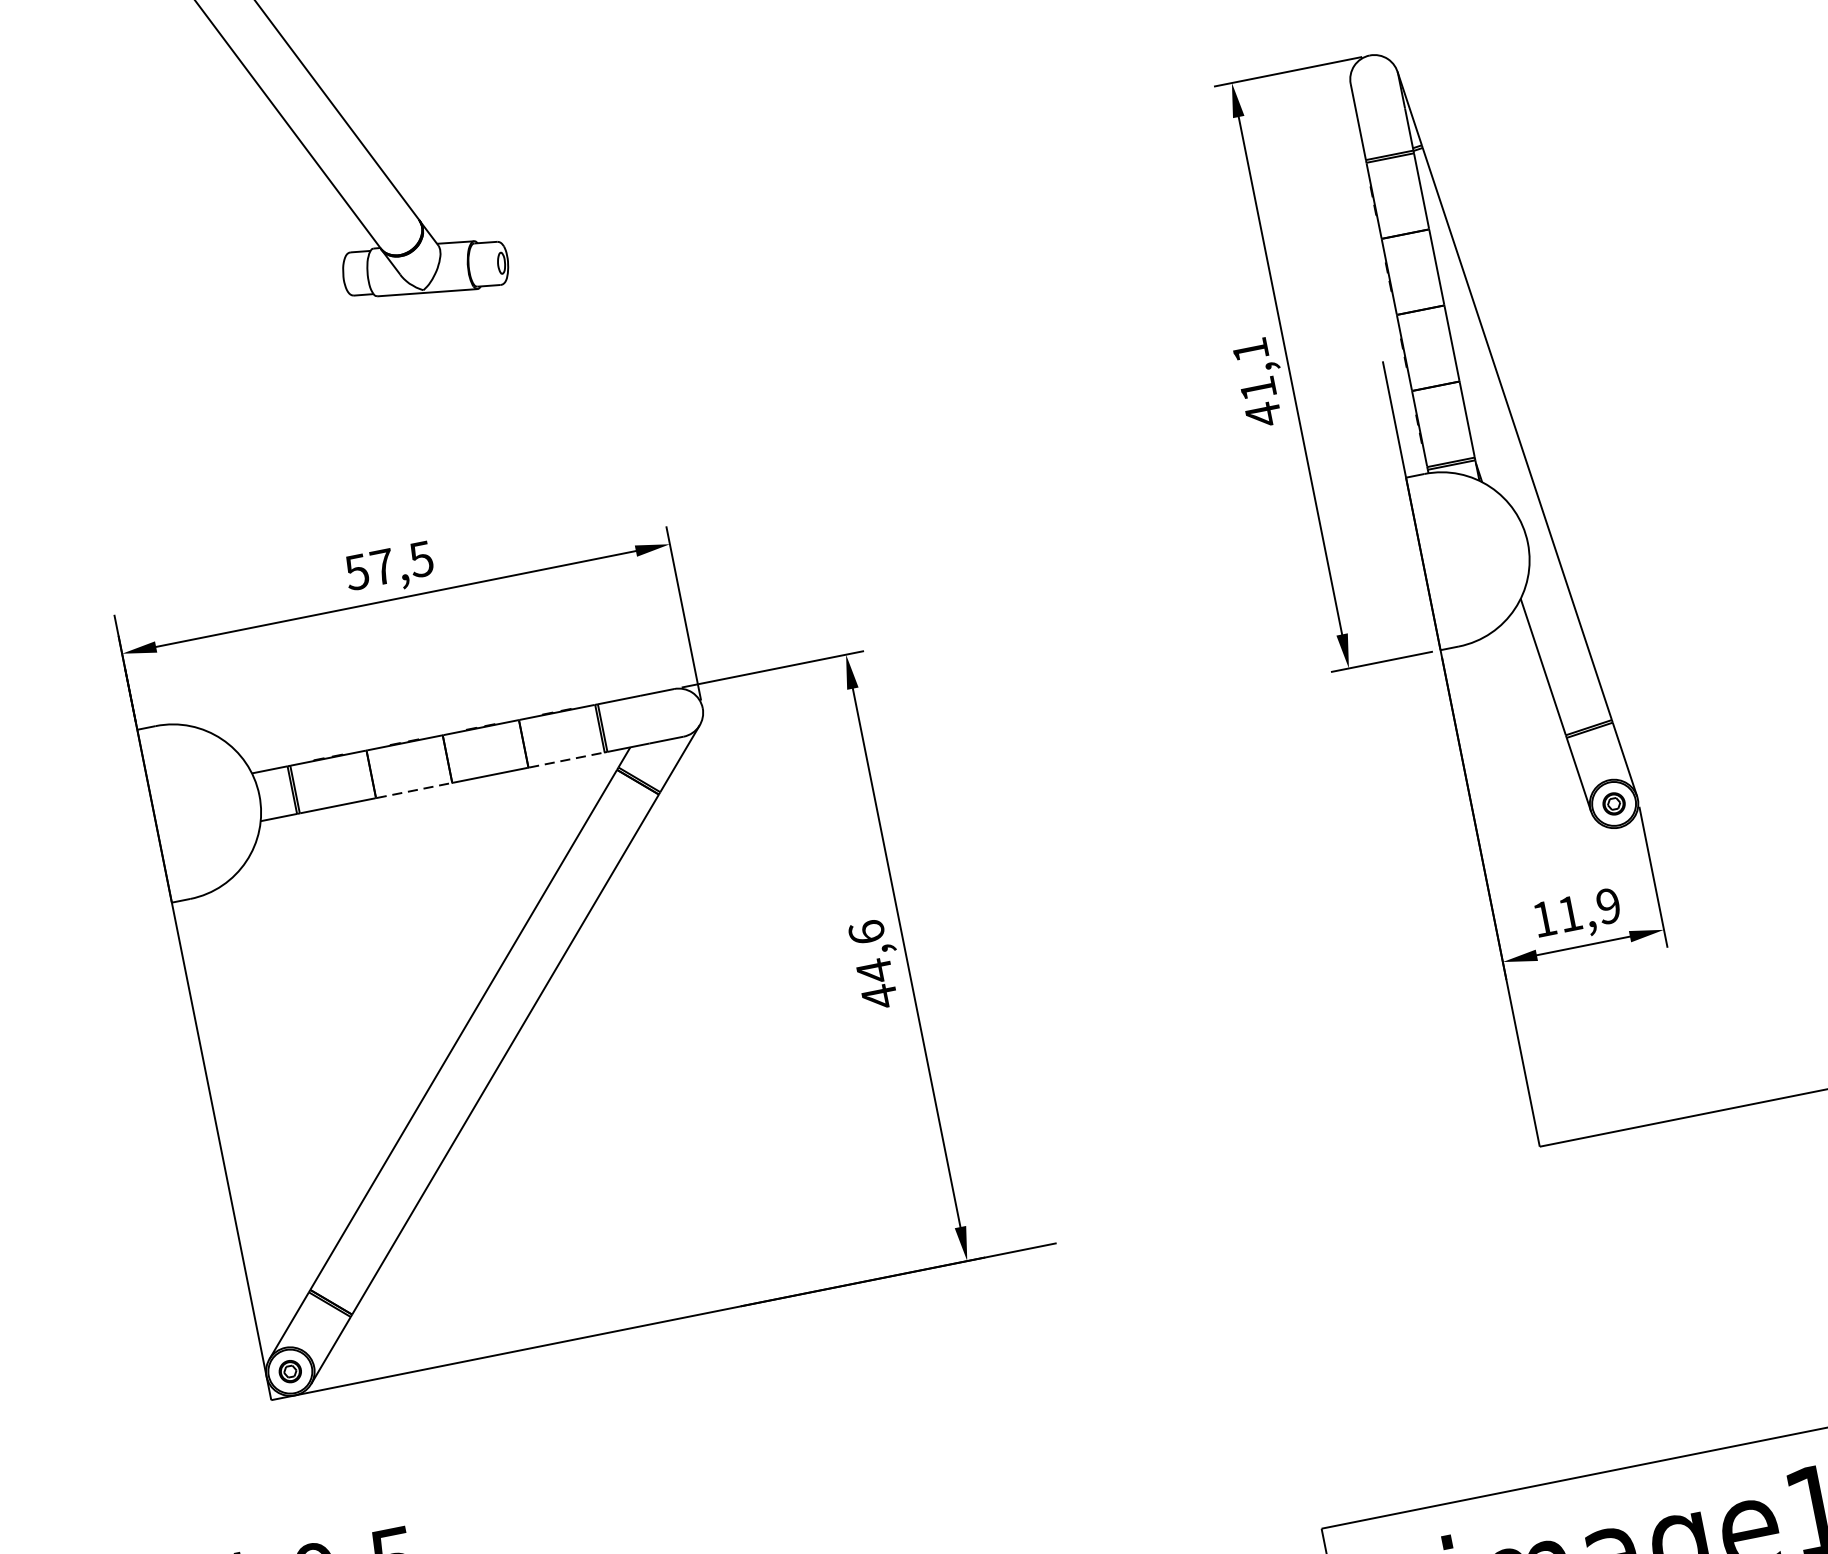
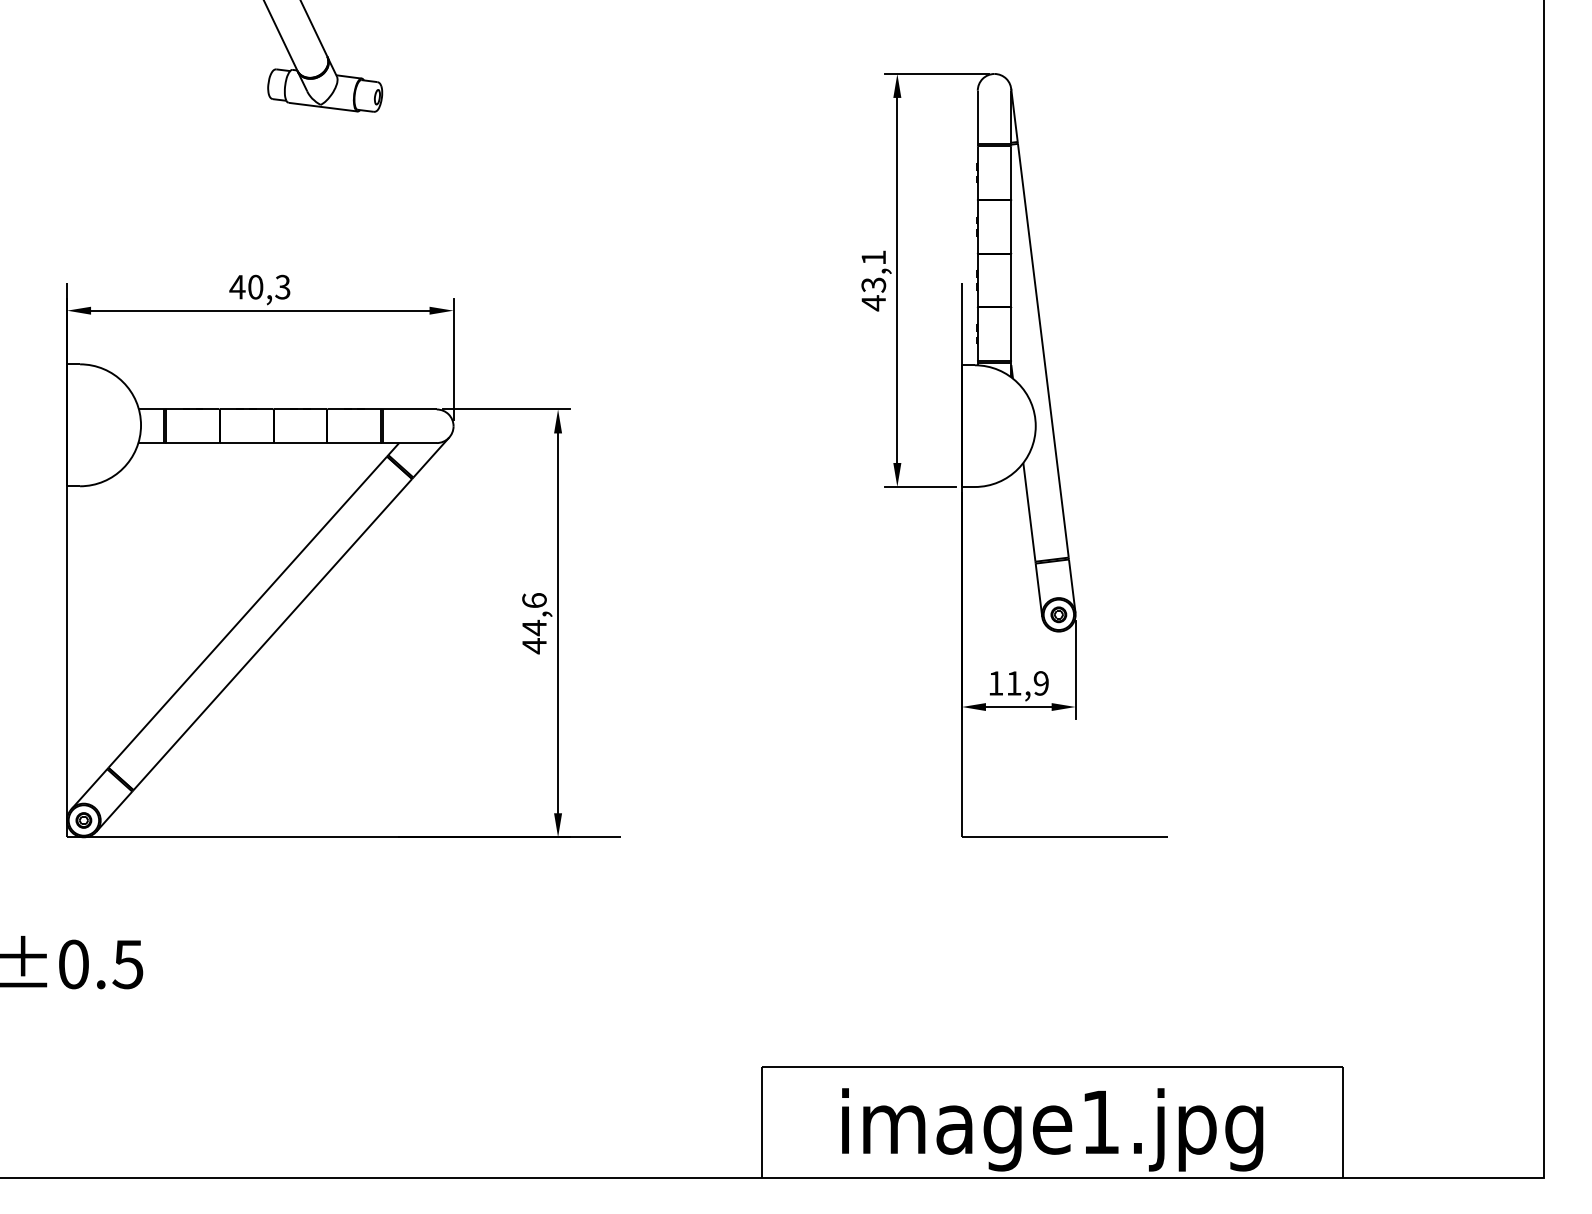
text: (1257, 388) -> (873, 284), 41,1 -> 43,1
text: (388, 564) -> (259, 286), 57,5 -> 40,3
line: (567, 760) -> (354, 443), dashed -> solid
line: (415, 790) -> (247, 443), dashed -> solid

